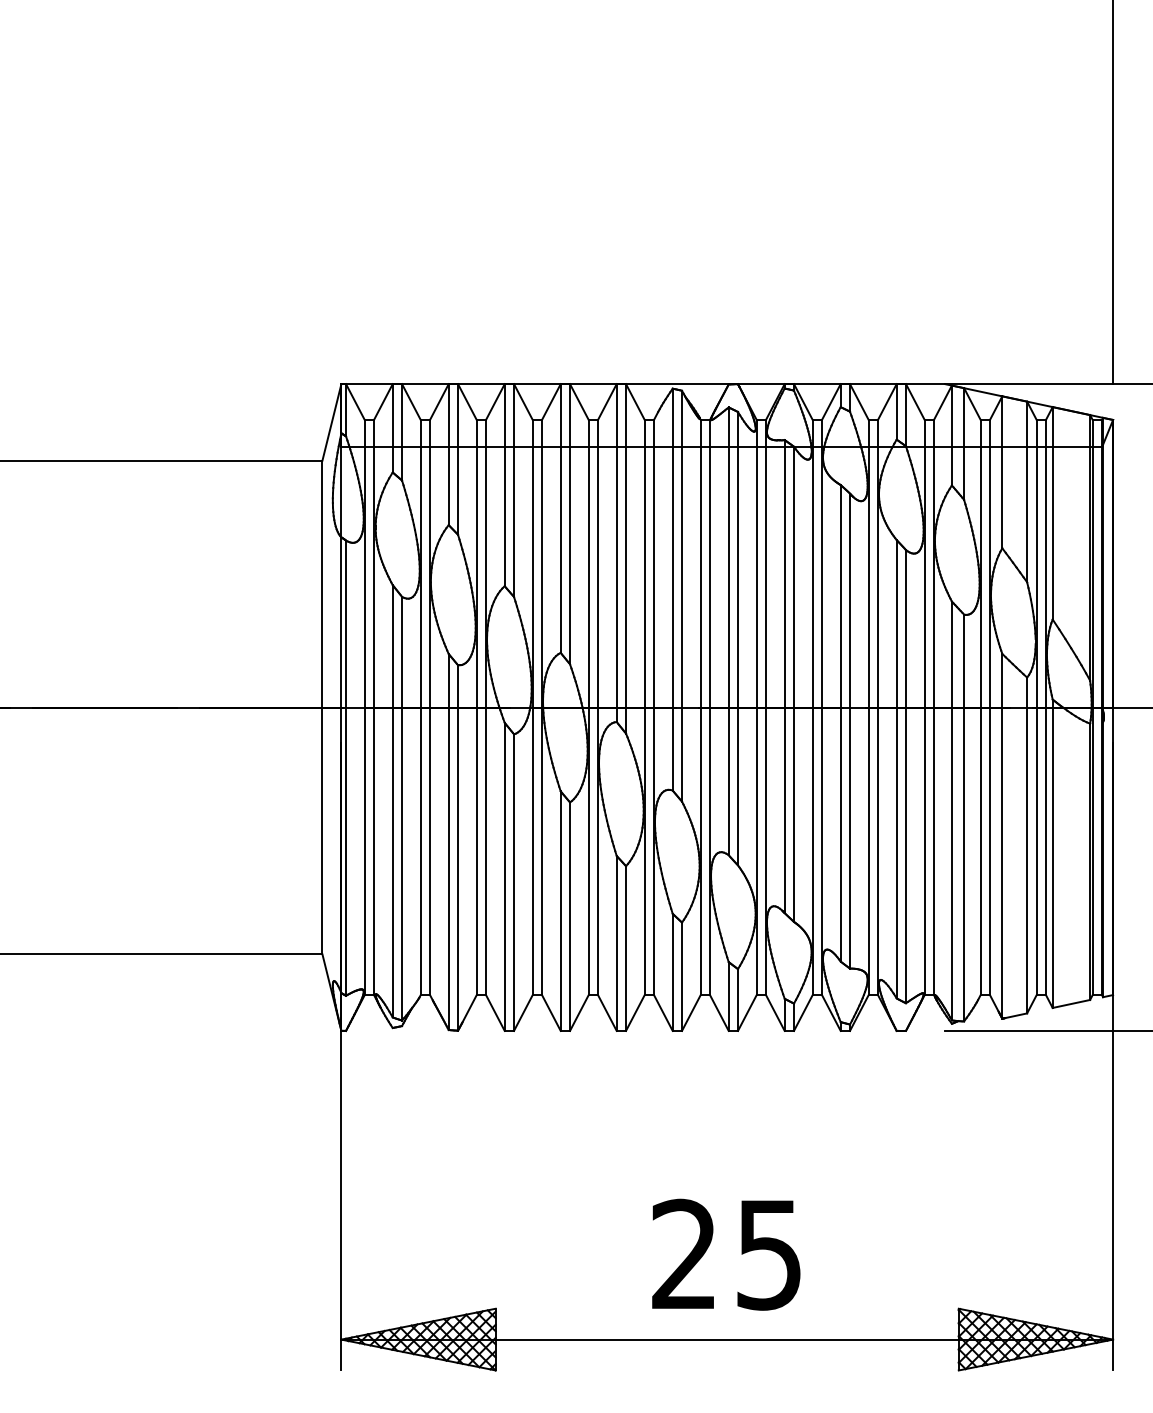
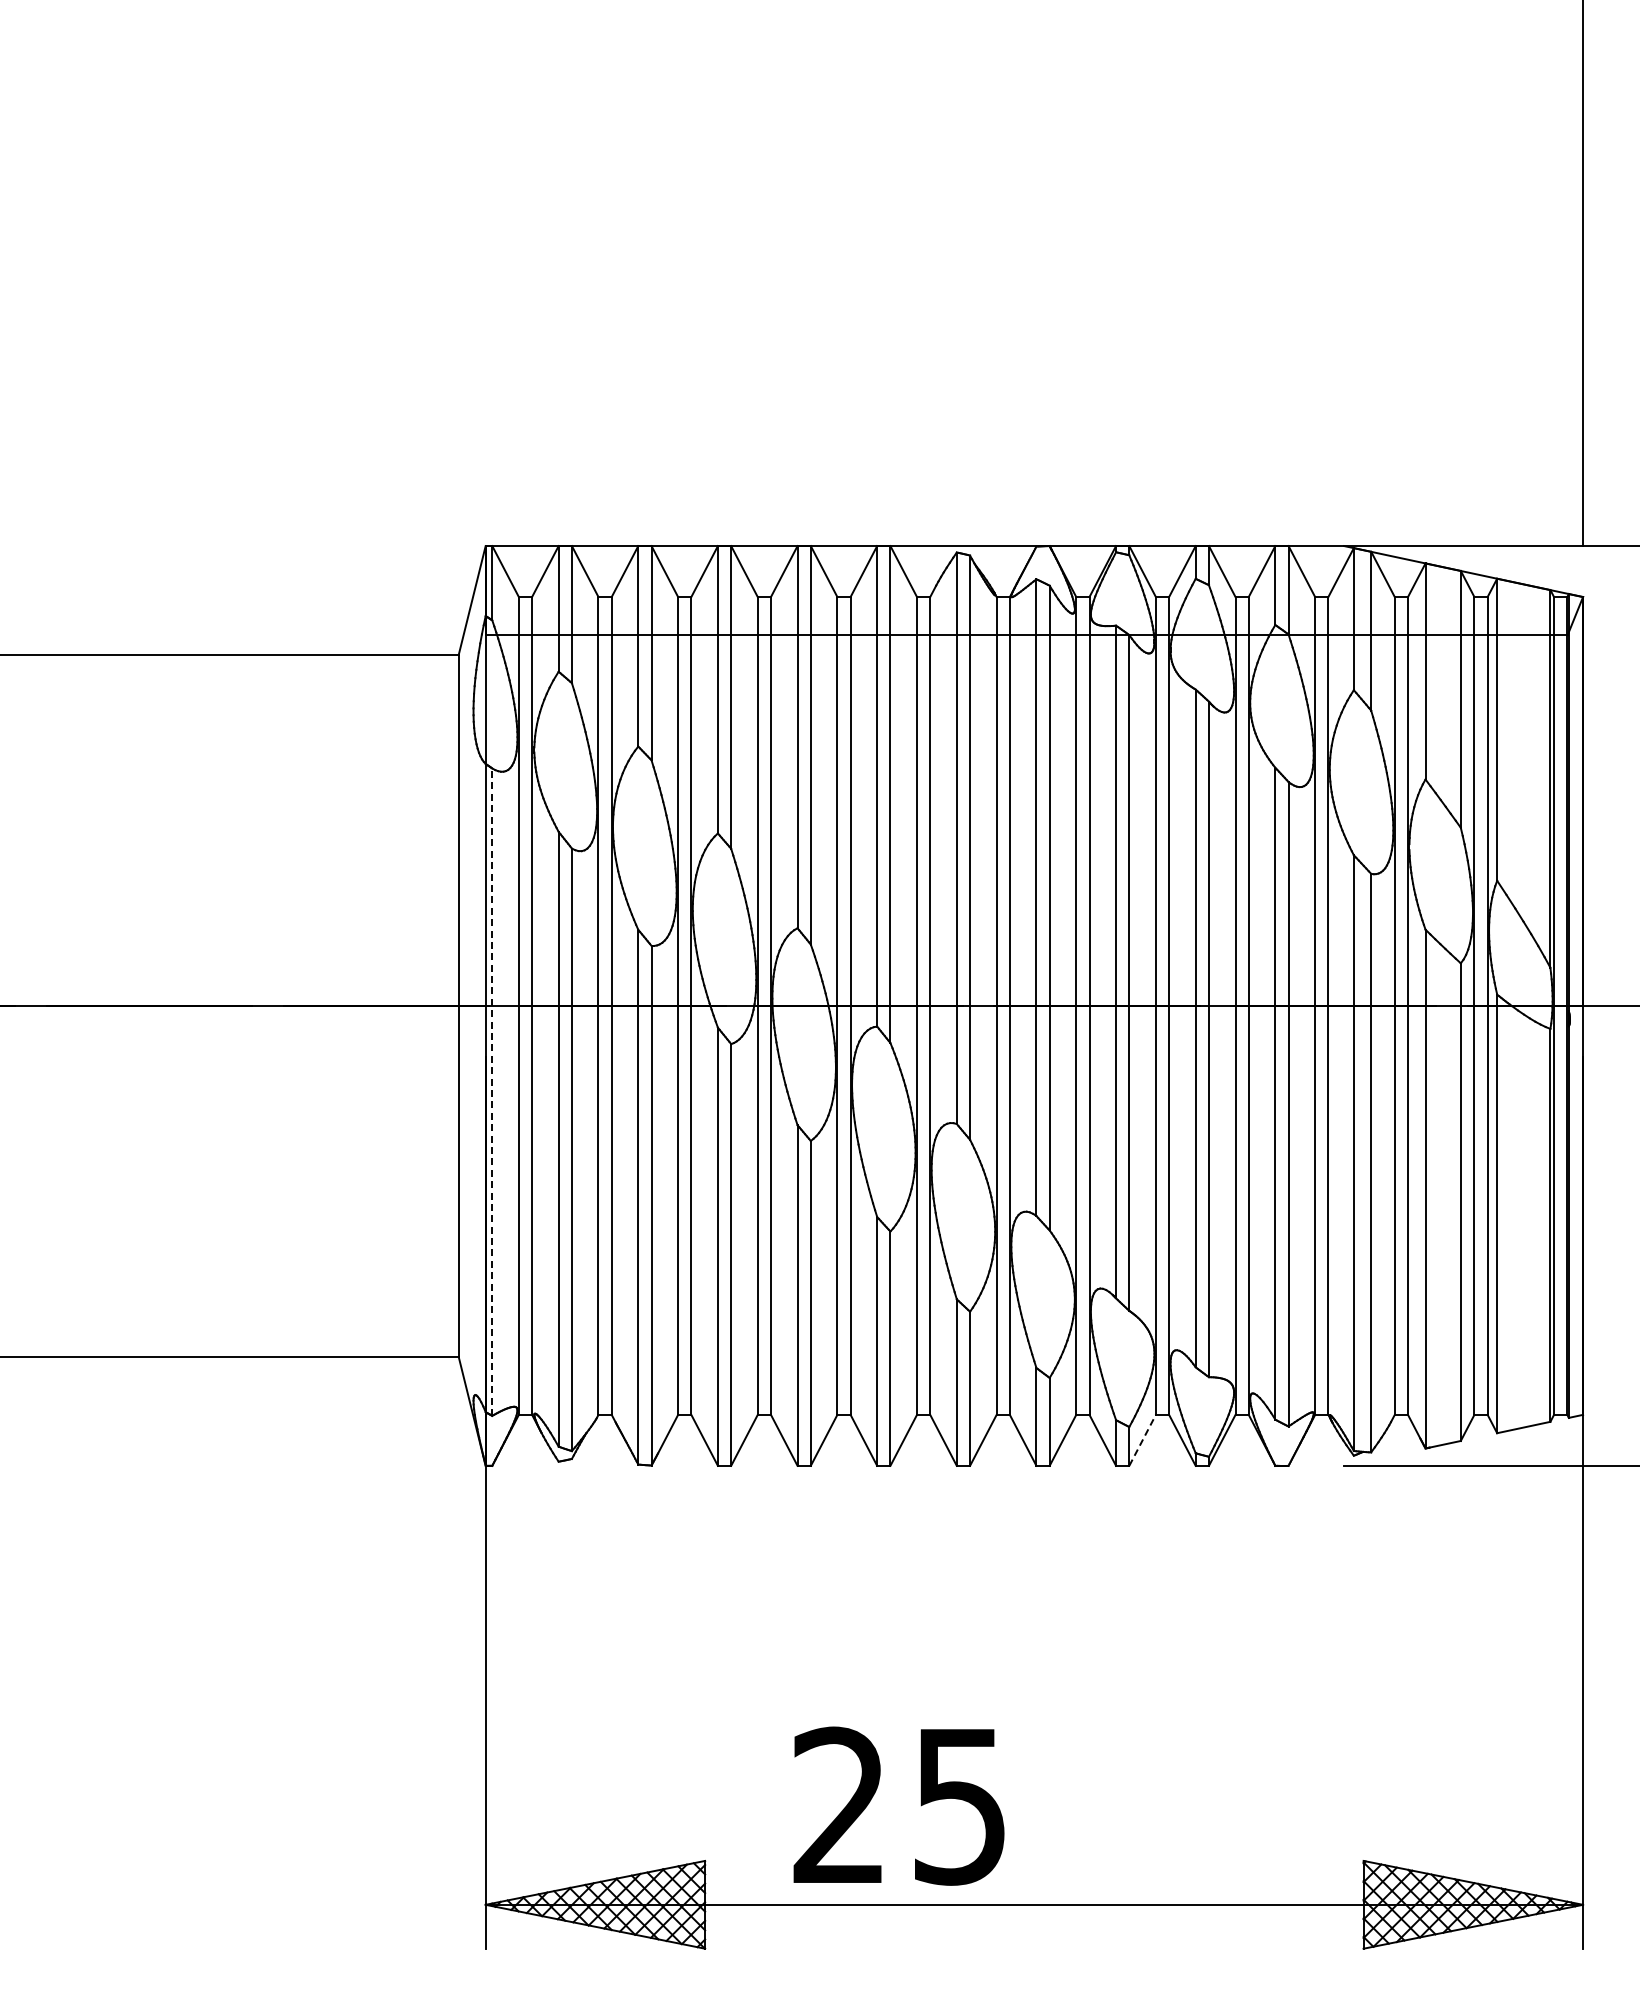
line: (346, 768) -> (492, 1092), solid -> dashed
line: (803, 1013) -> (1142, 1440), solid -> dashed
text: (725, 1254) -> (898, 1805), moved

